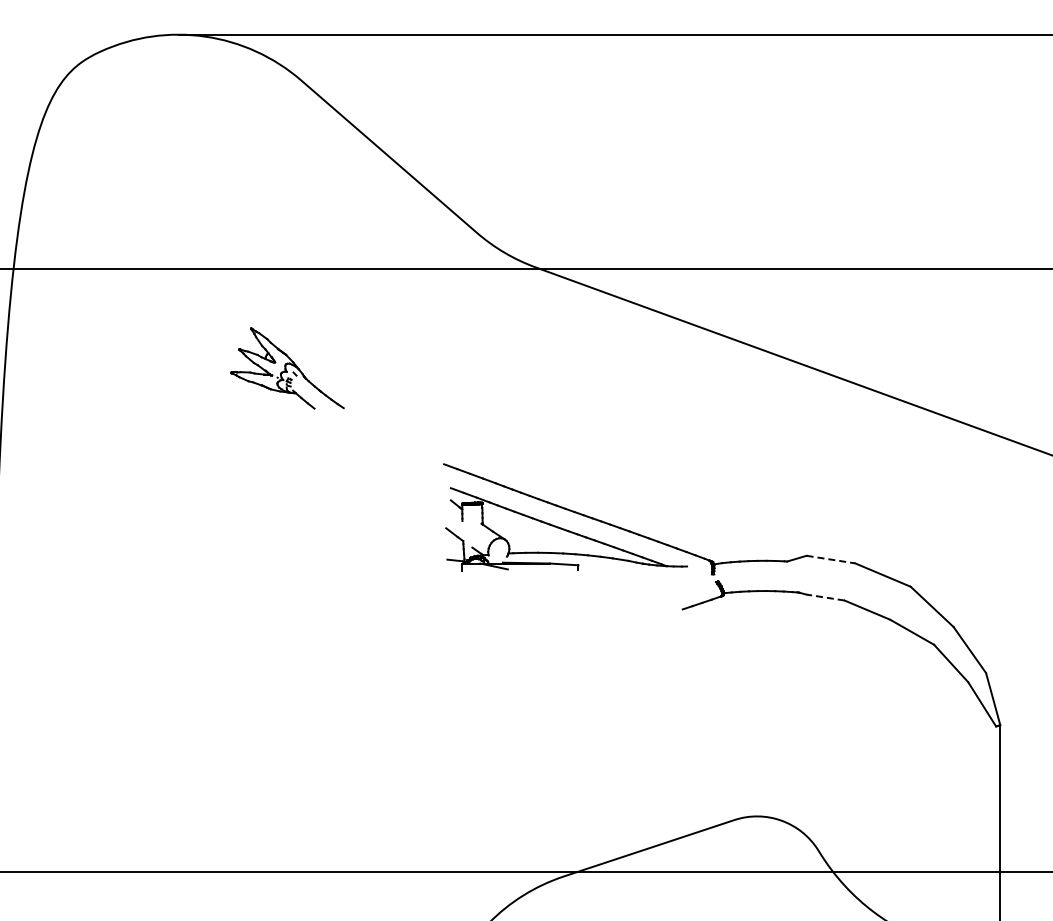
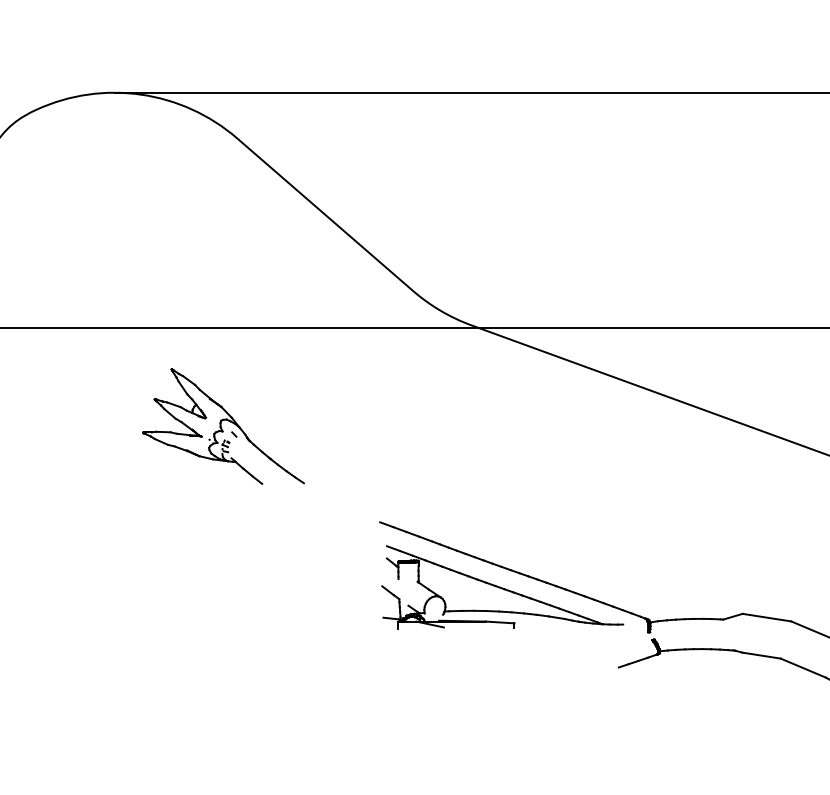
part: (287, 368) -> (223, 426), size x1.43
line: (830, 559) -> (766, 617), dashed -> solid
line: (825, 597) -> (761, 655), dashed -> solid

